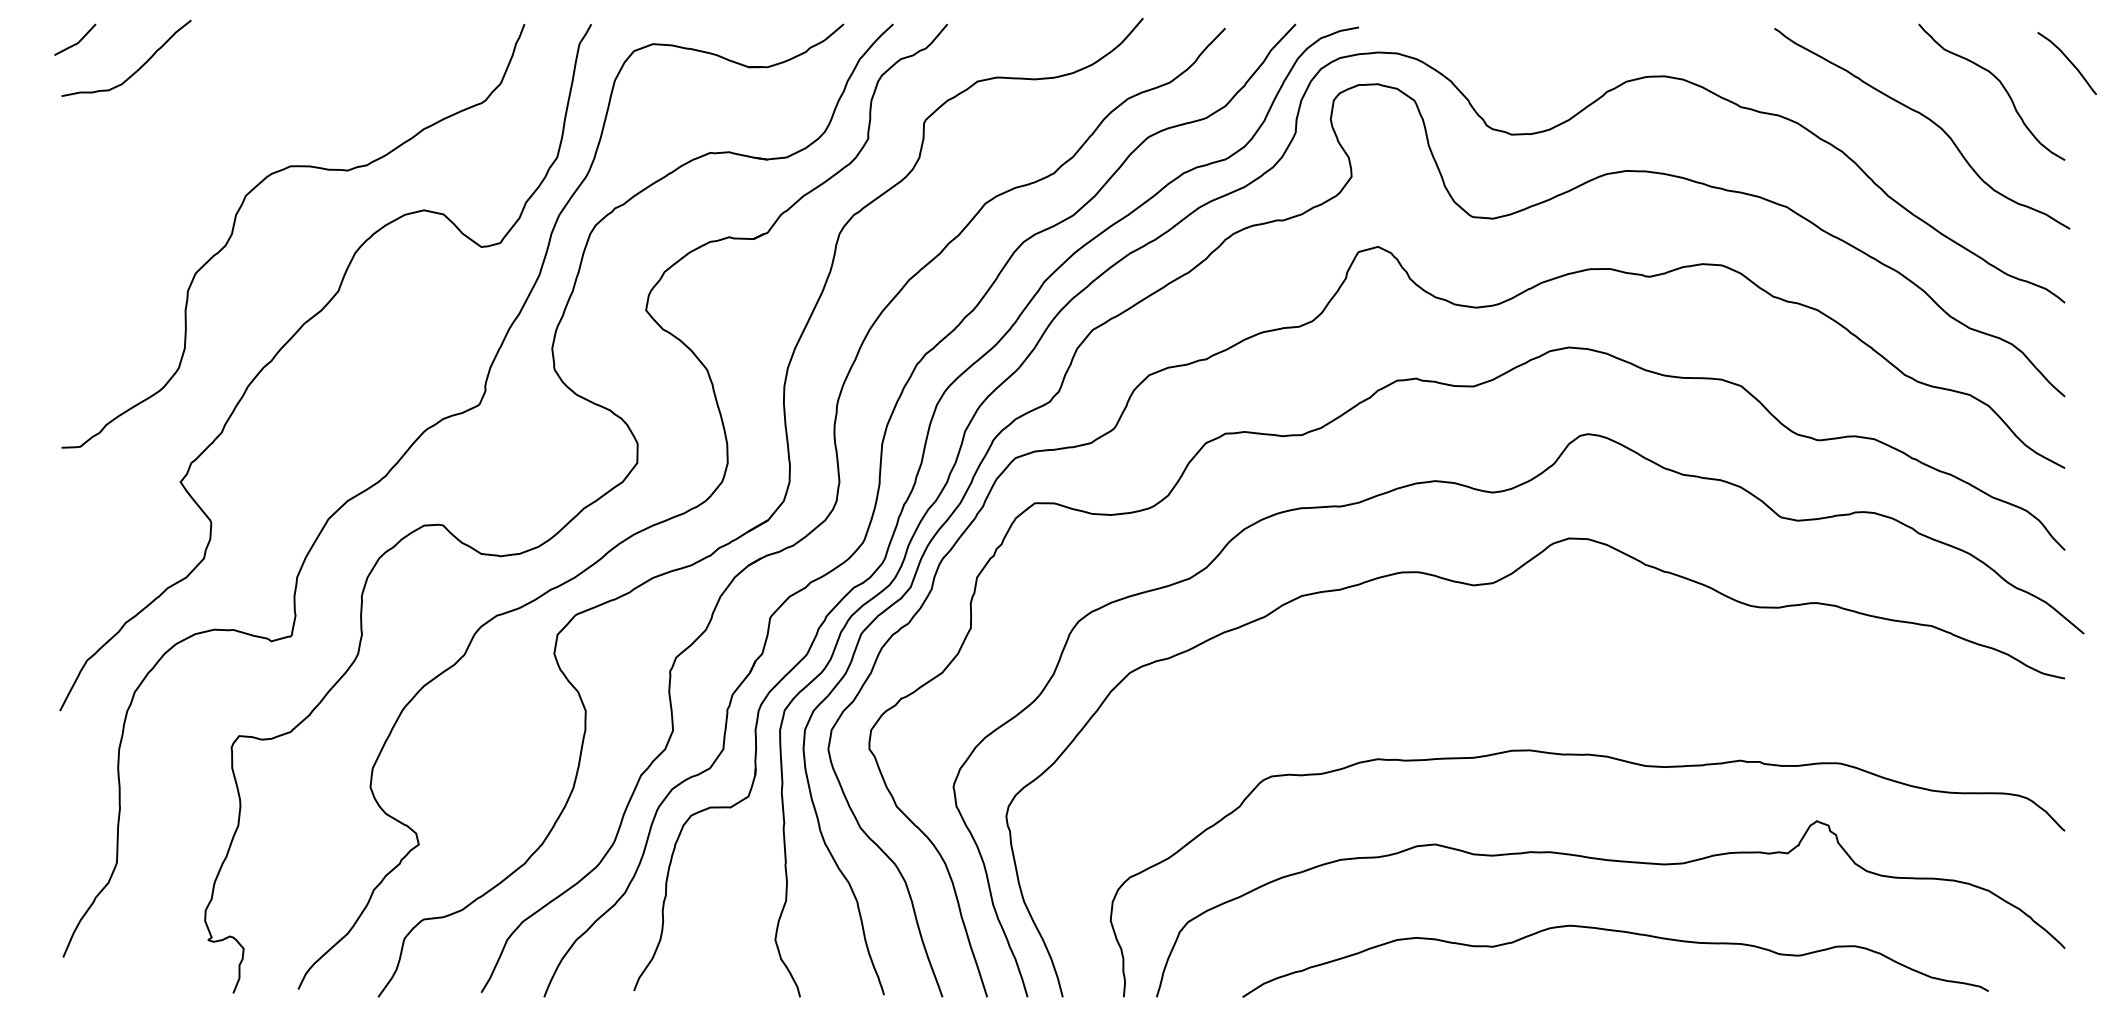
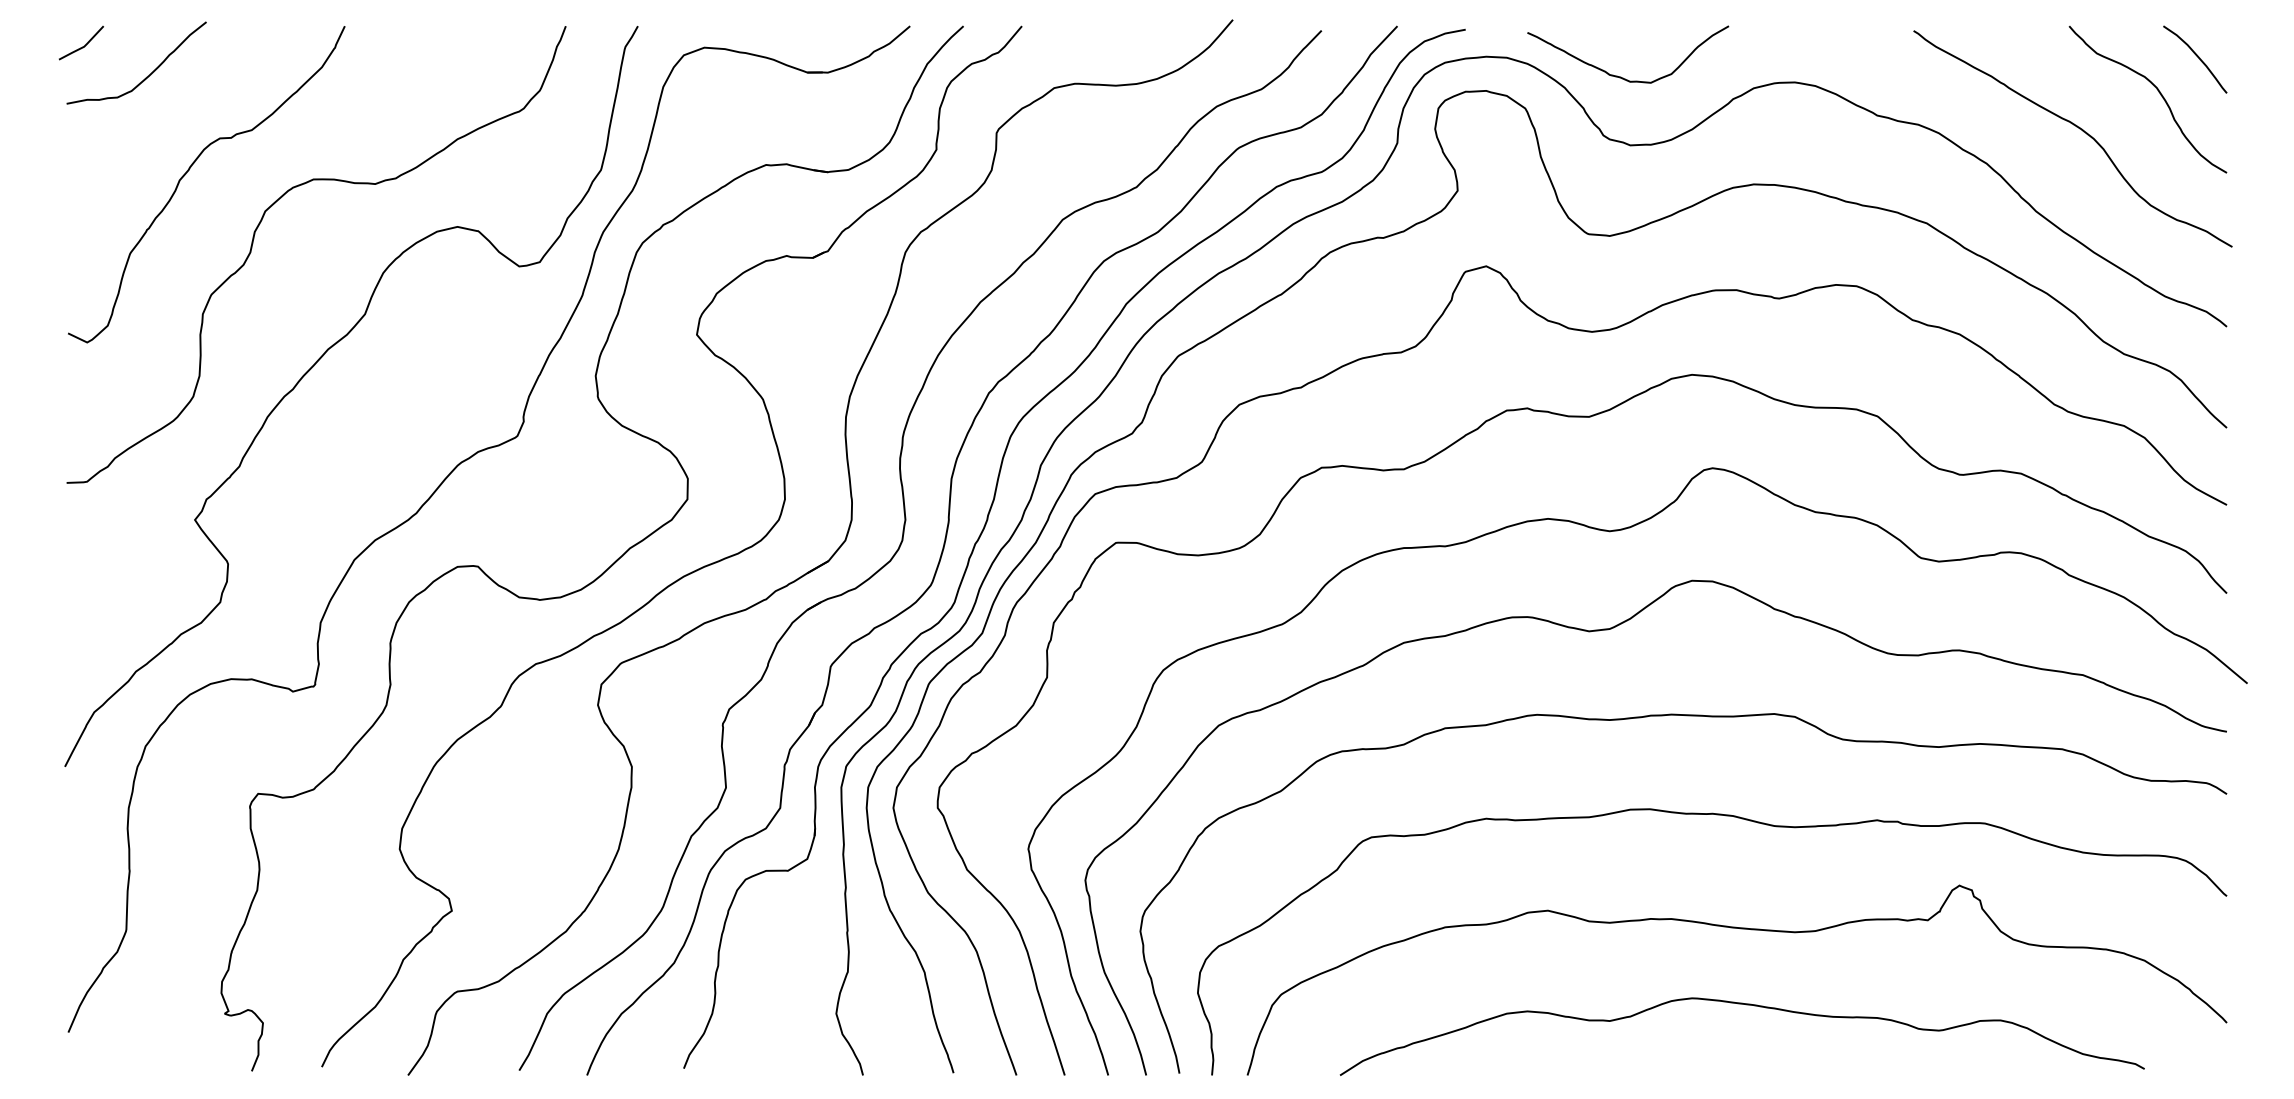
curve: (2069, 61) -> (2197, 57), moved
curve: (1502, 70) -> (1620, 76), added
curve: (175, 158) -> (189, 170), added
curve: (1563, 664) -> (1686, 716), added

